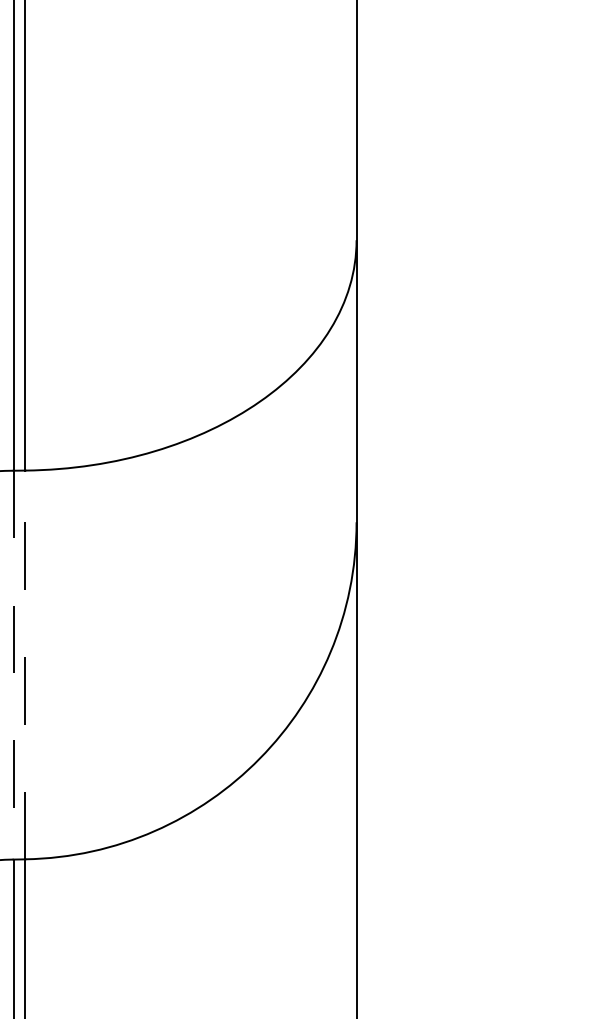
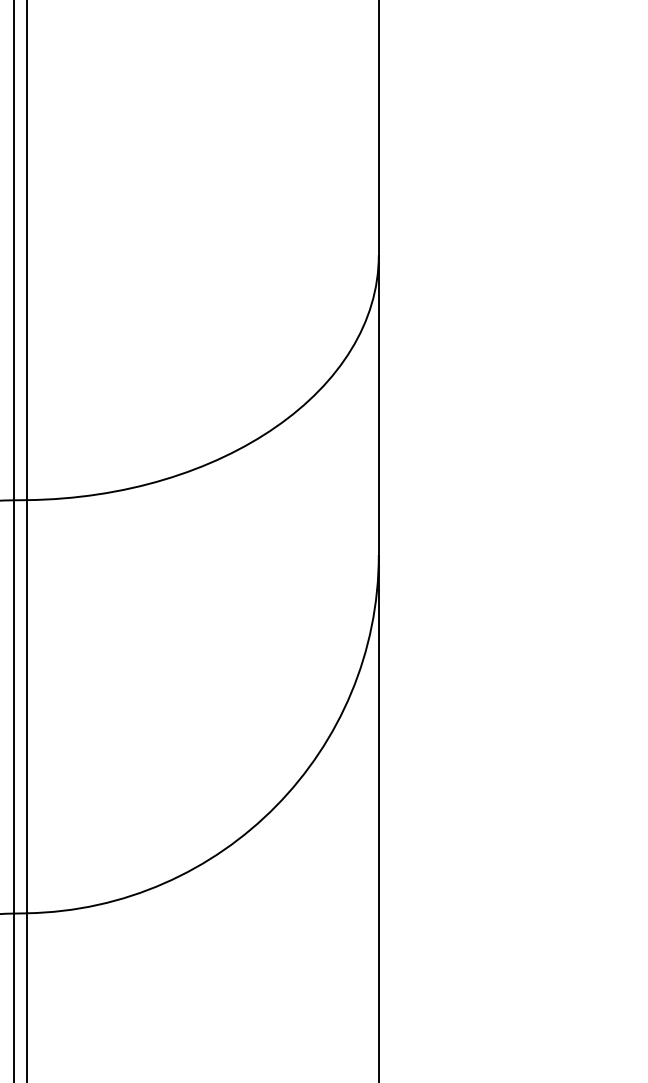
line: (13, 664) -> (14, 706), dashed -> solid
line: (25, 664) -> (26, 706), dashed -> solid

